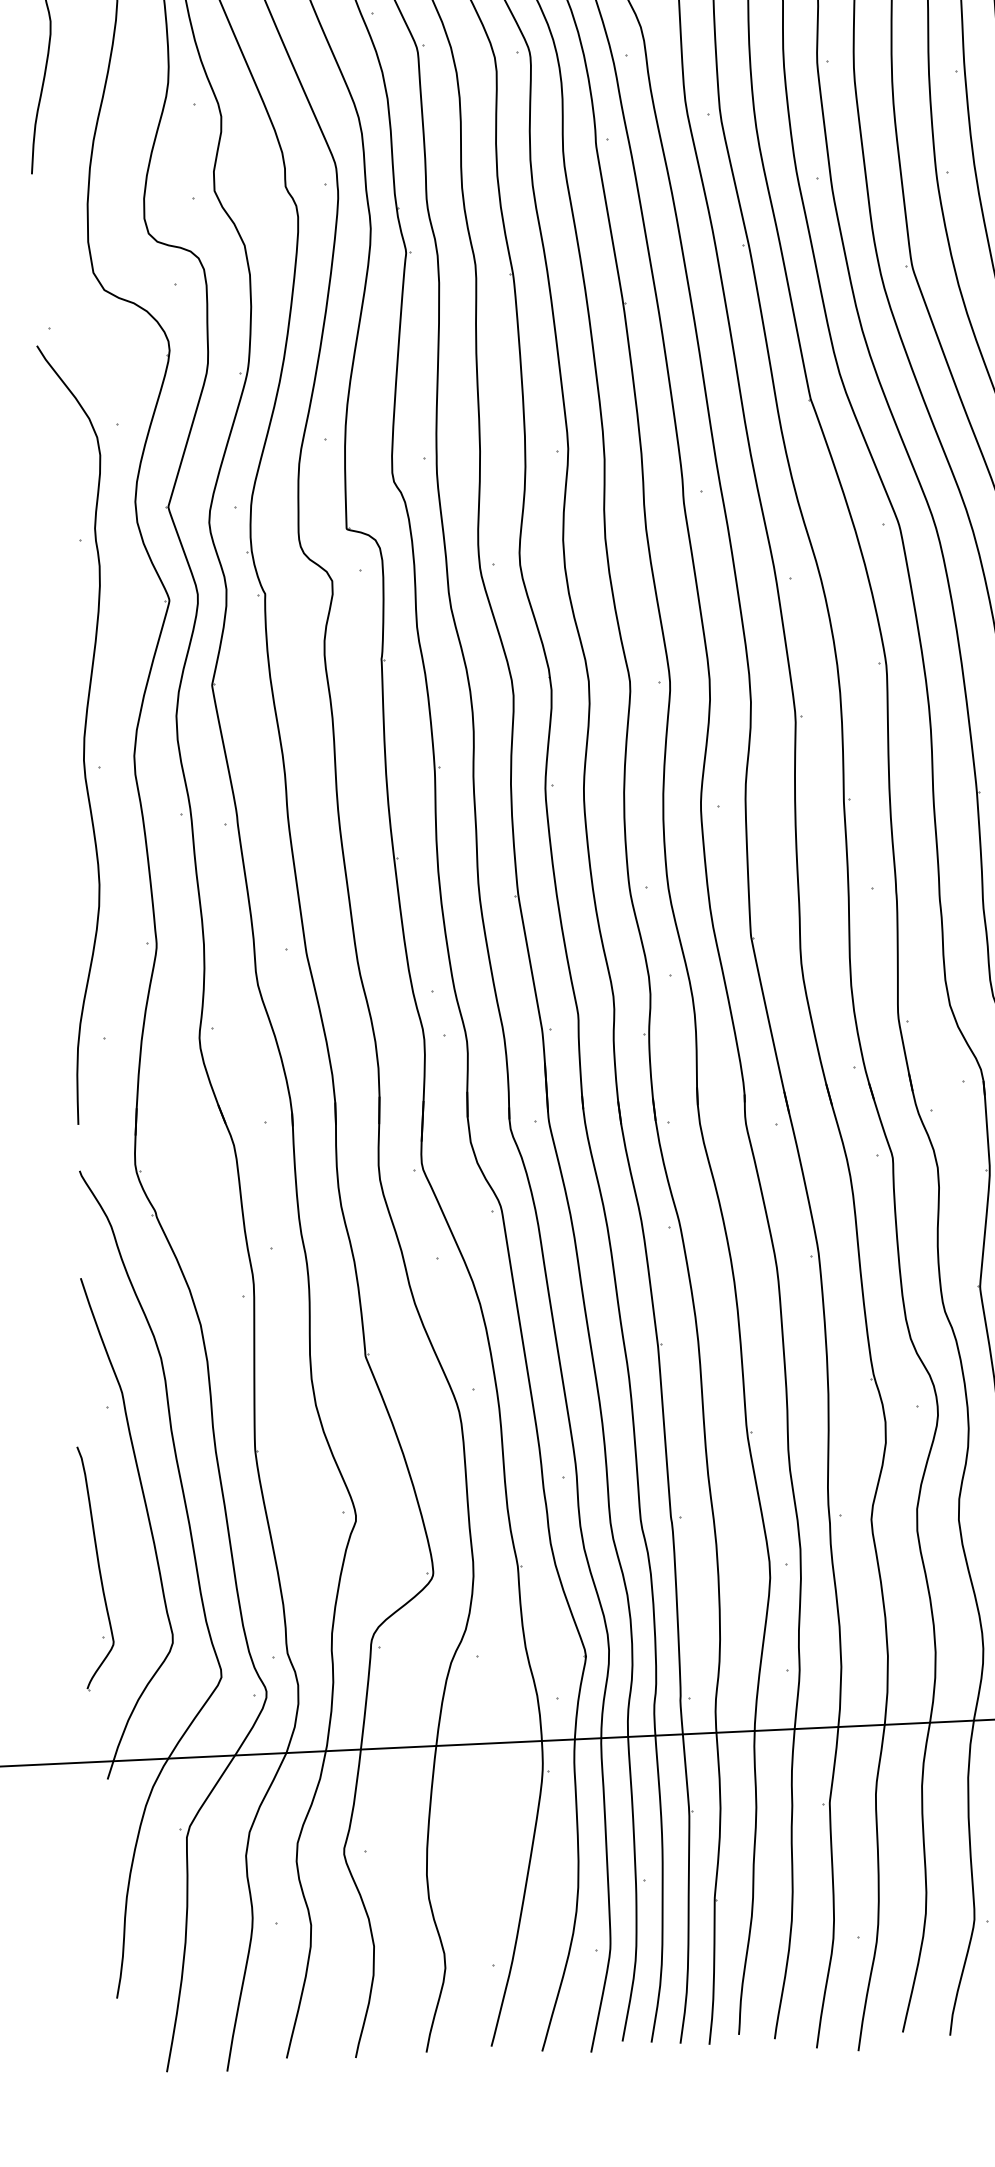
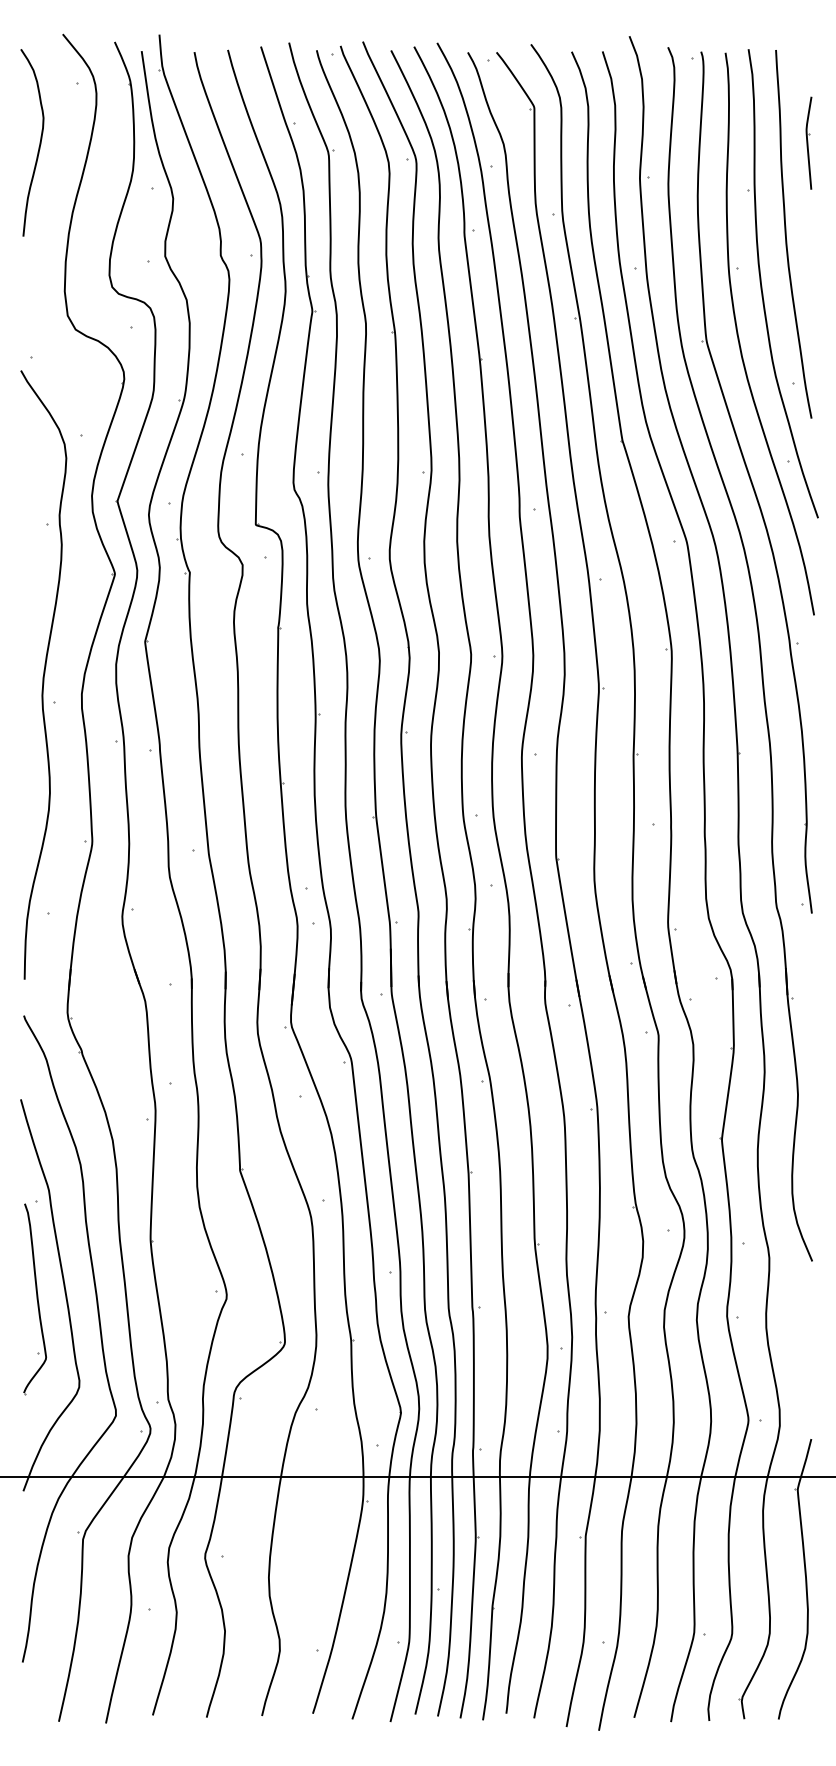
part: (95, 1568) -> (34, 1299), moved

